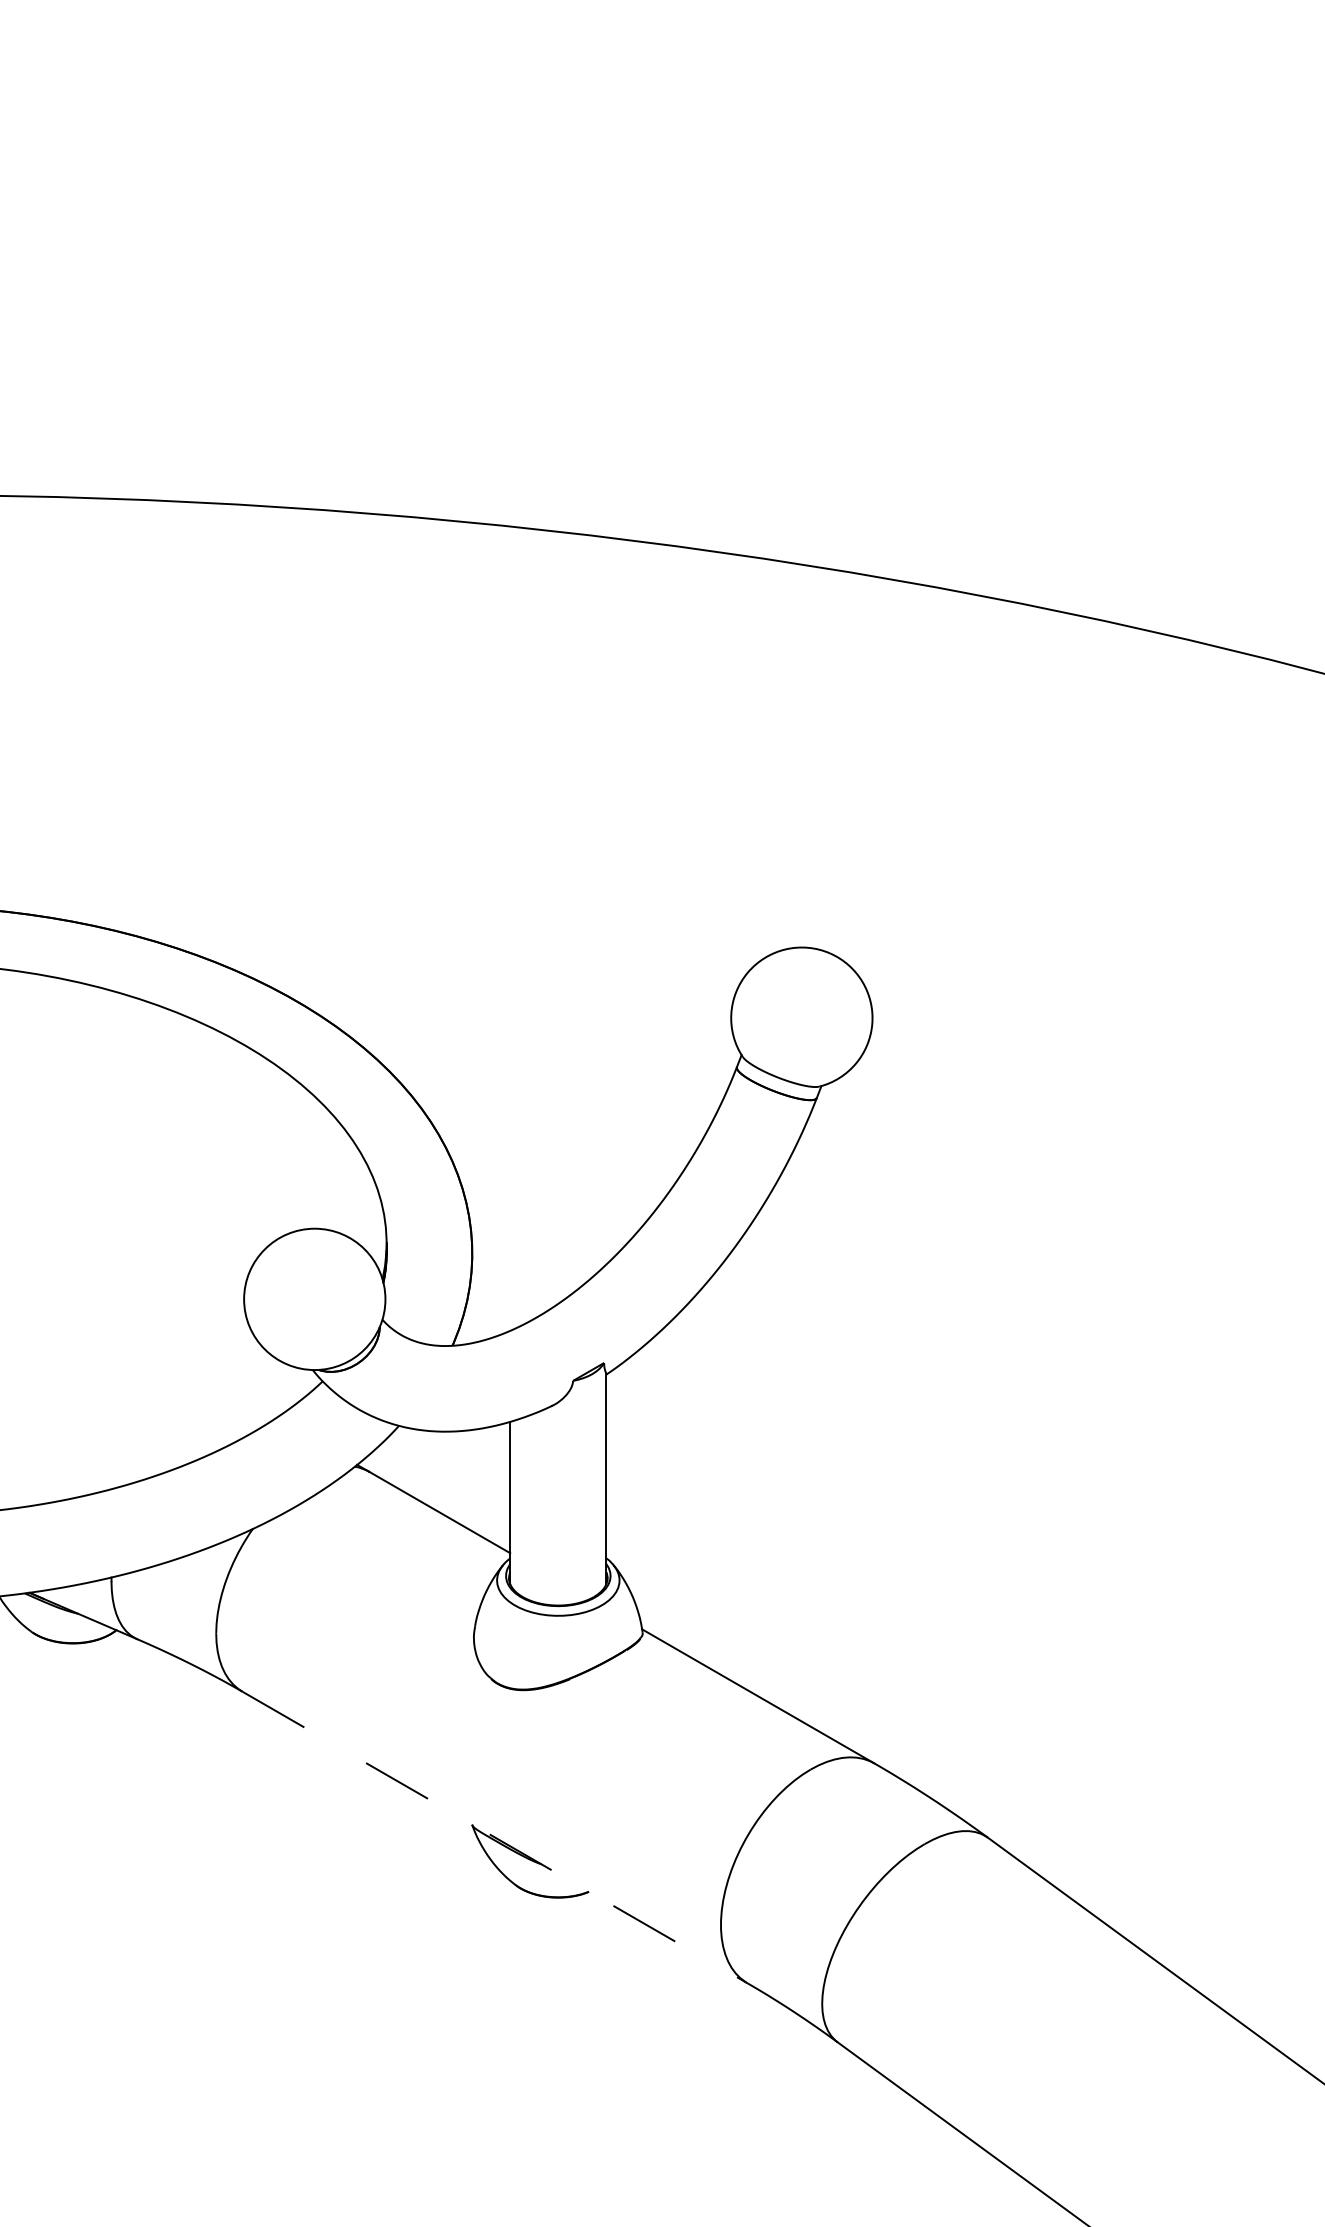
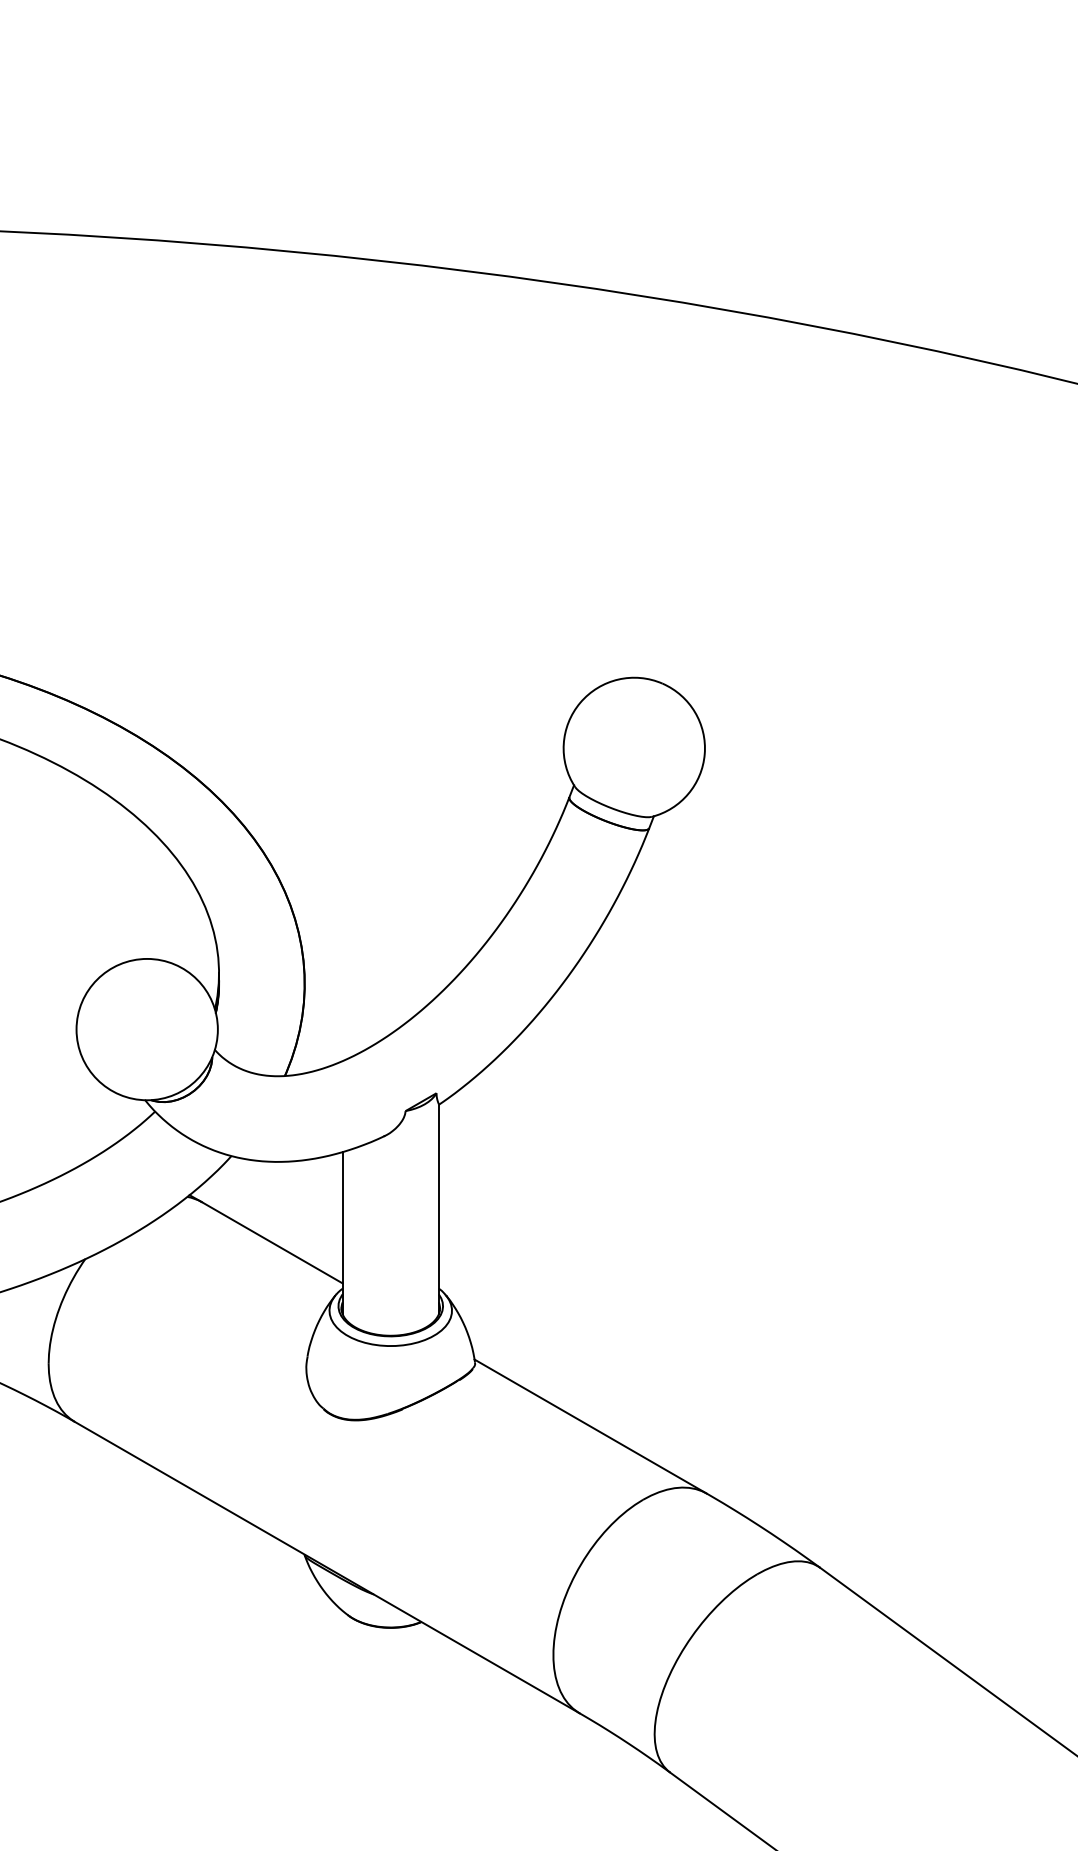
line: (495, 1837) -> (327, 1567), dashed -> solid

